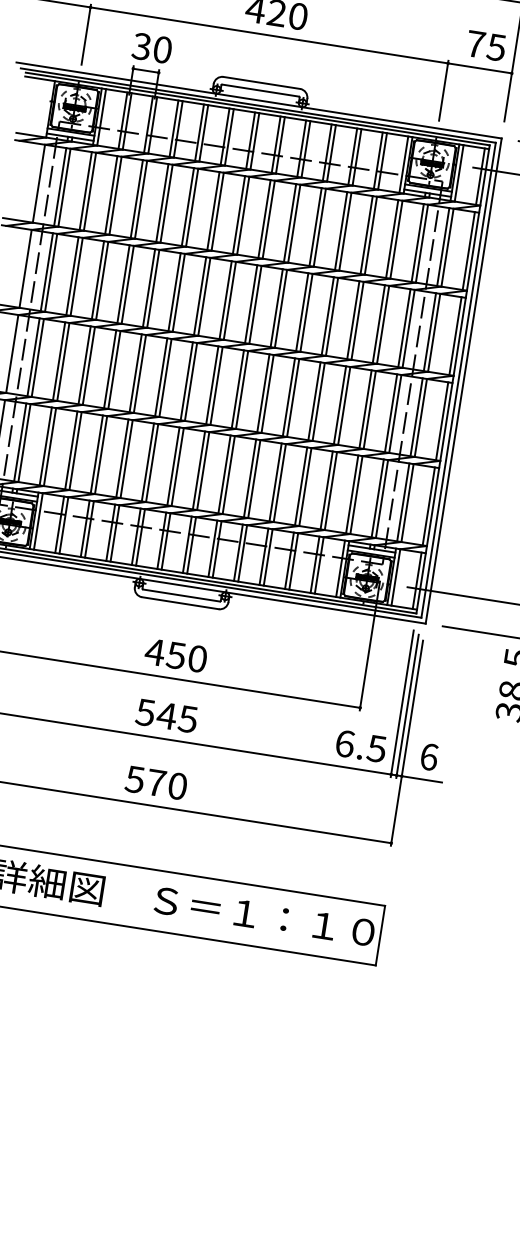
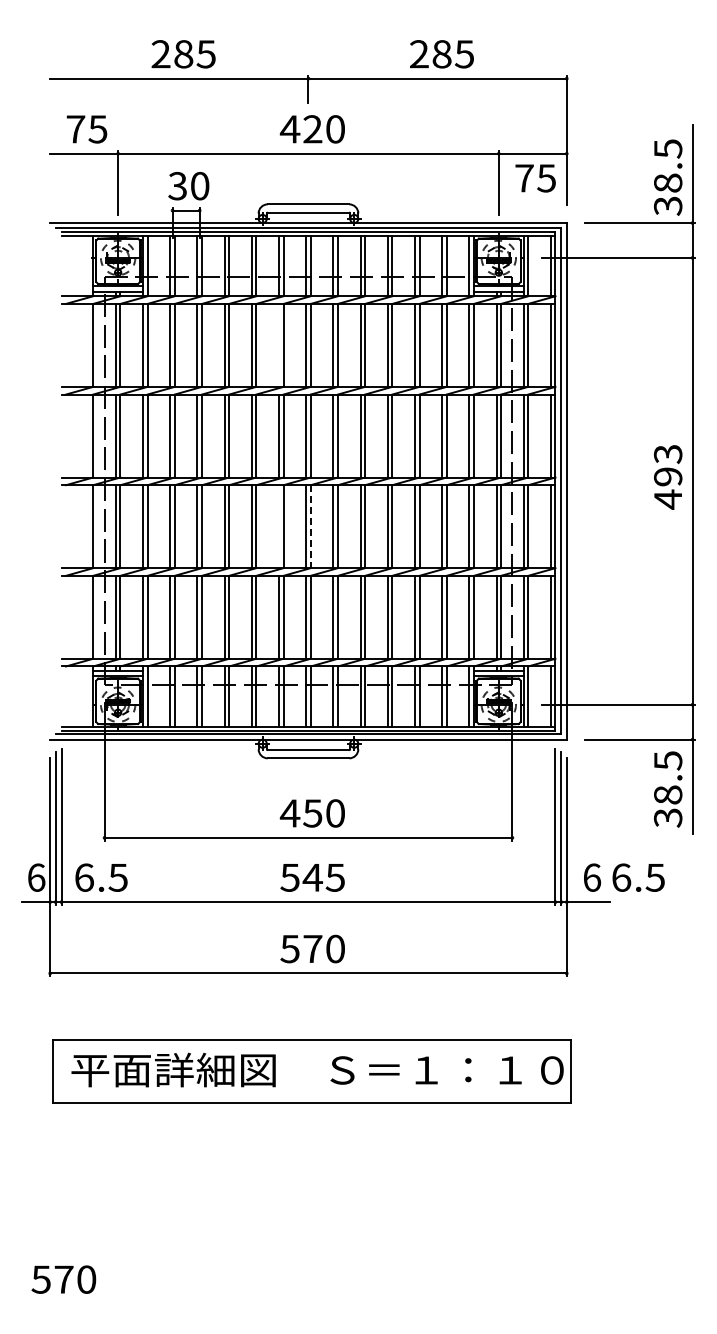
text: (486, 46) -> (535, 178), moved
line: (214, 210) -> (279, 344), removed
line: (187, 381) -> (279, 526), removed
line: (216, 386) -> (310, 527), solid -> dashed
text: (361, 746) -> (638, 877), moved

